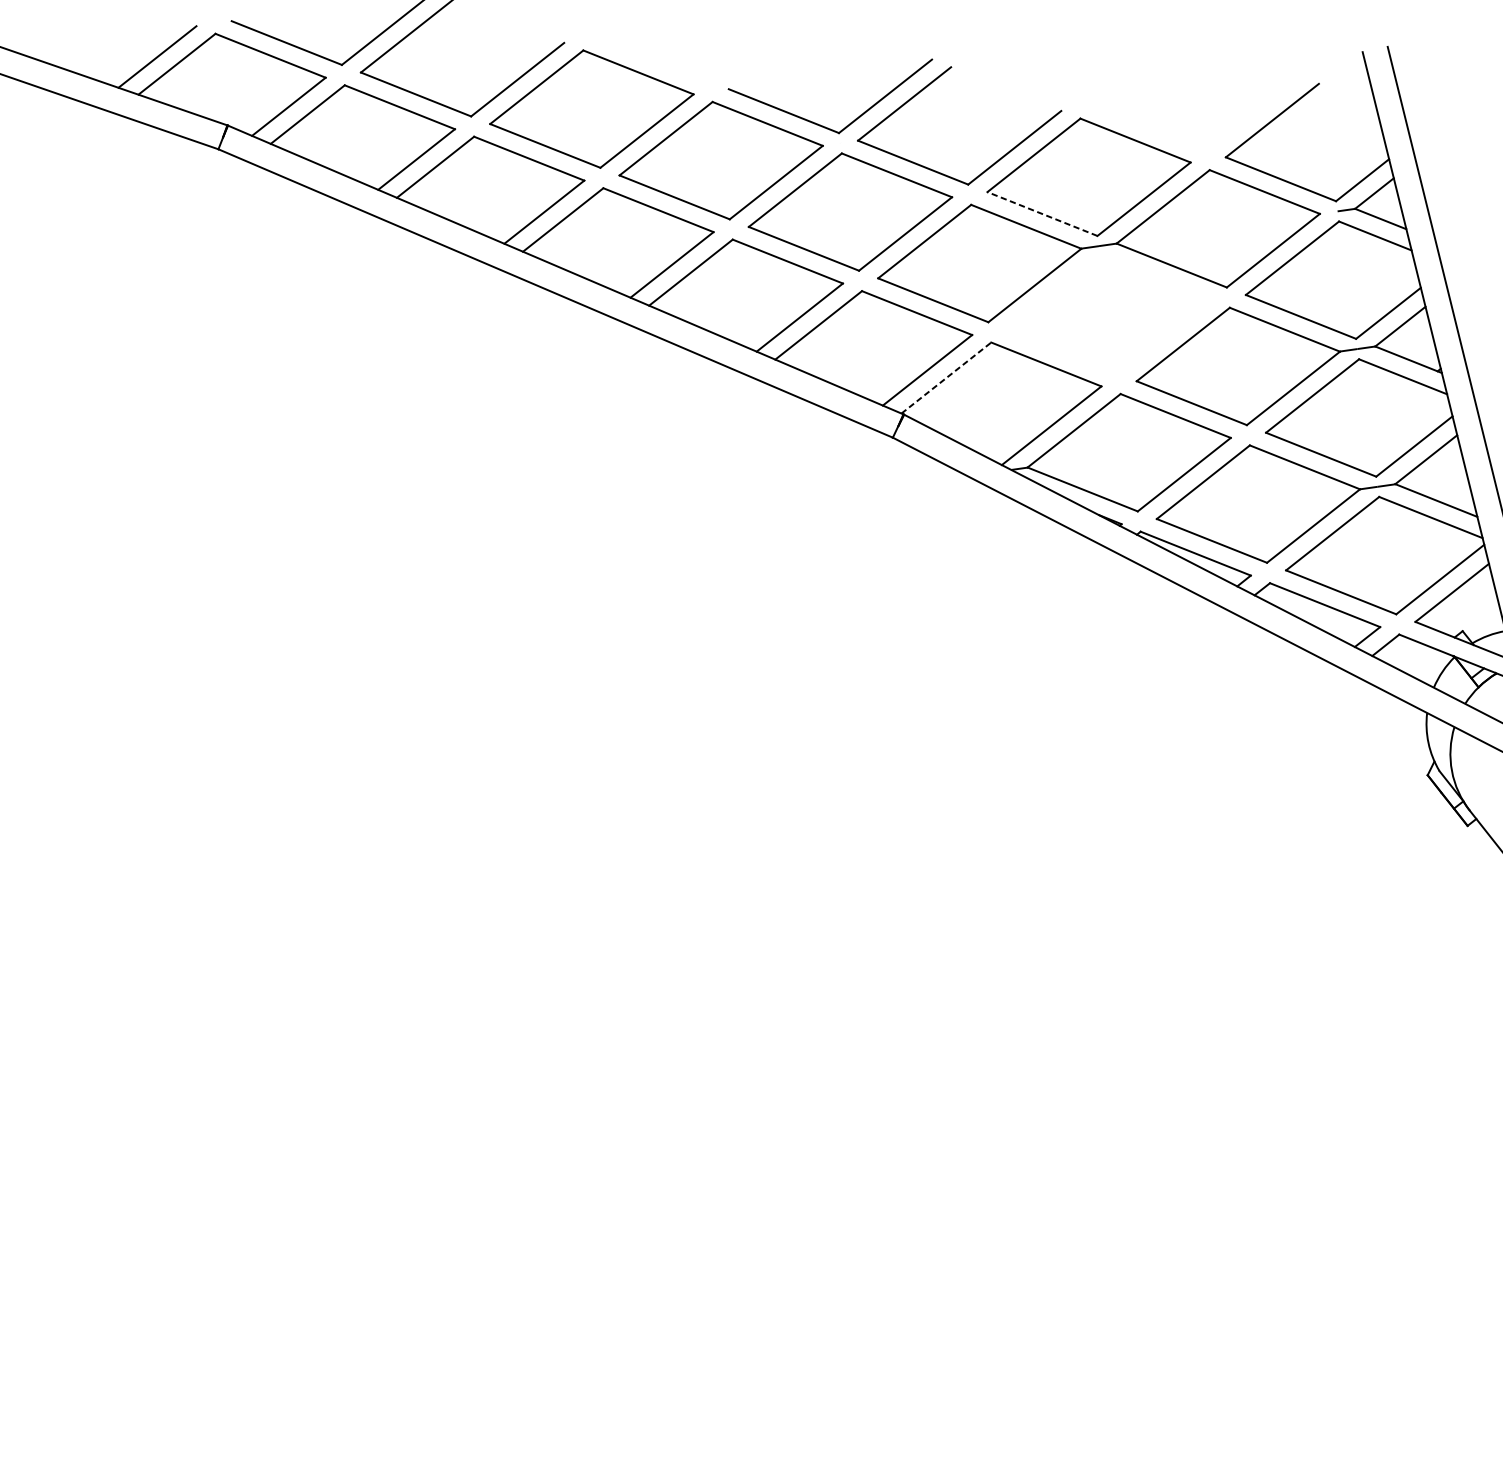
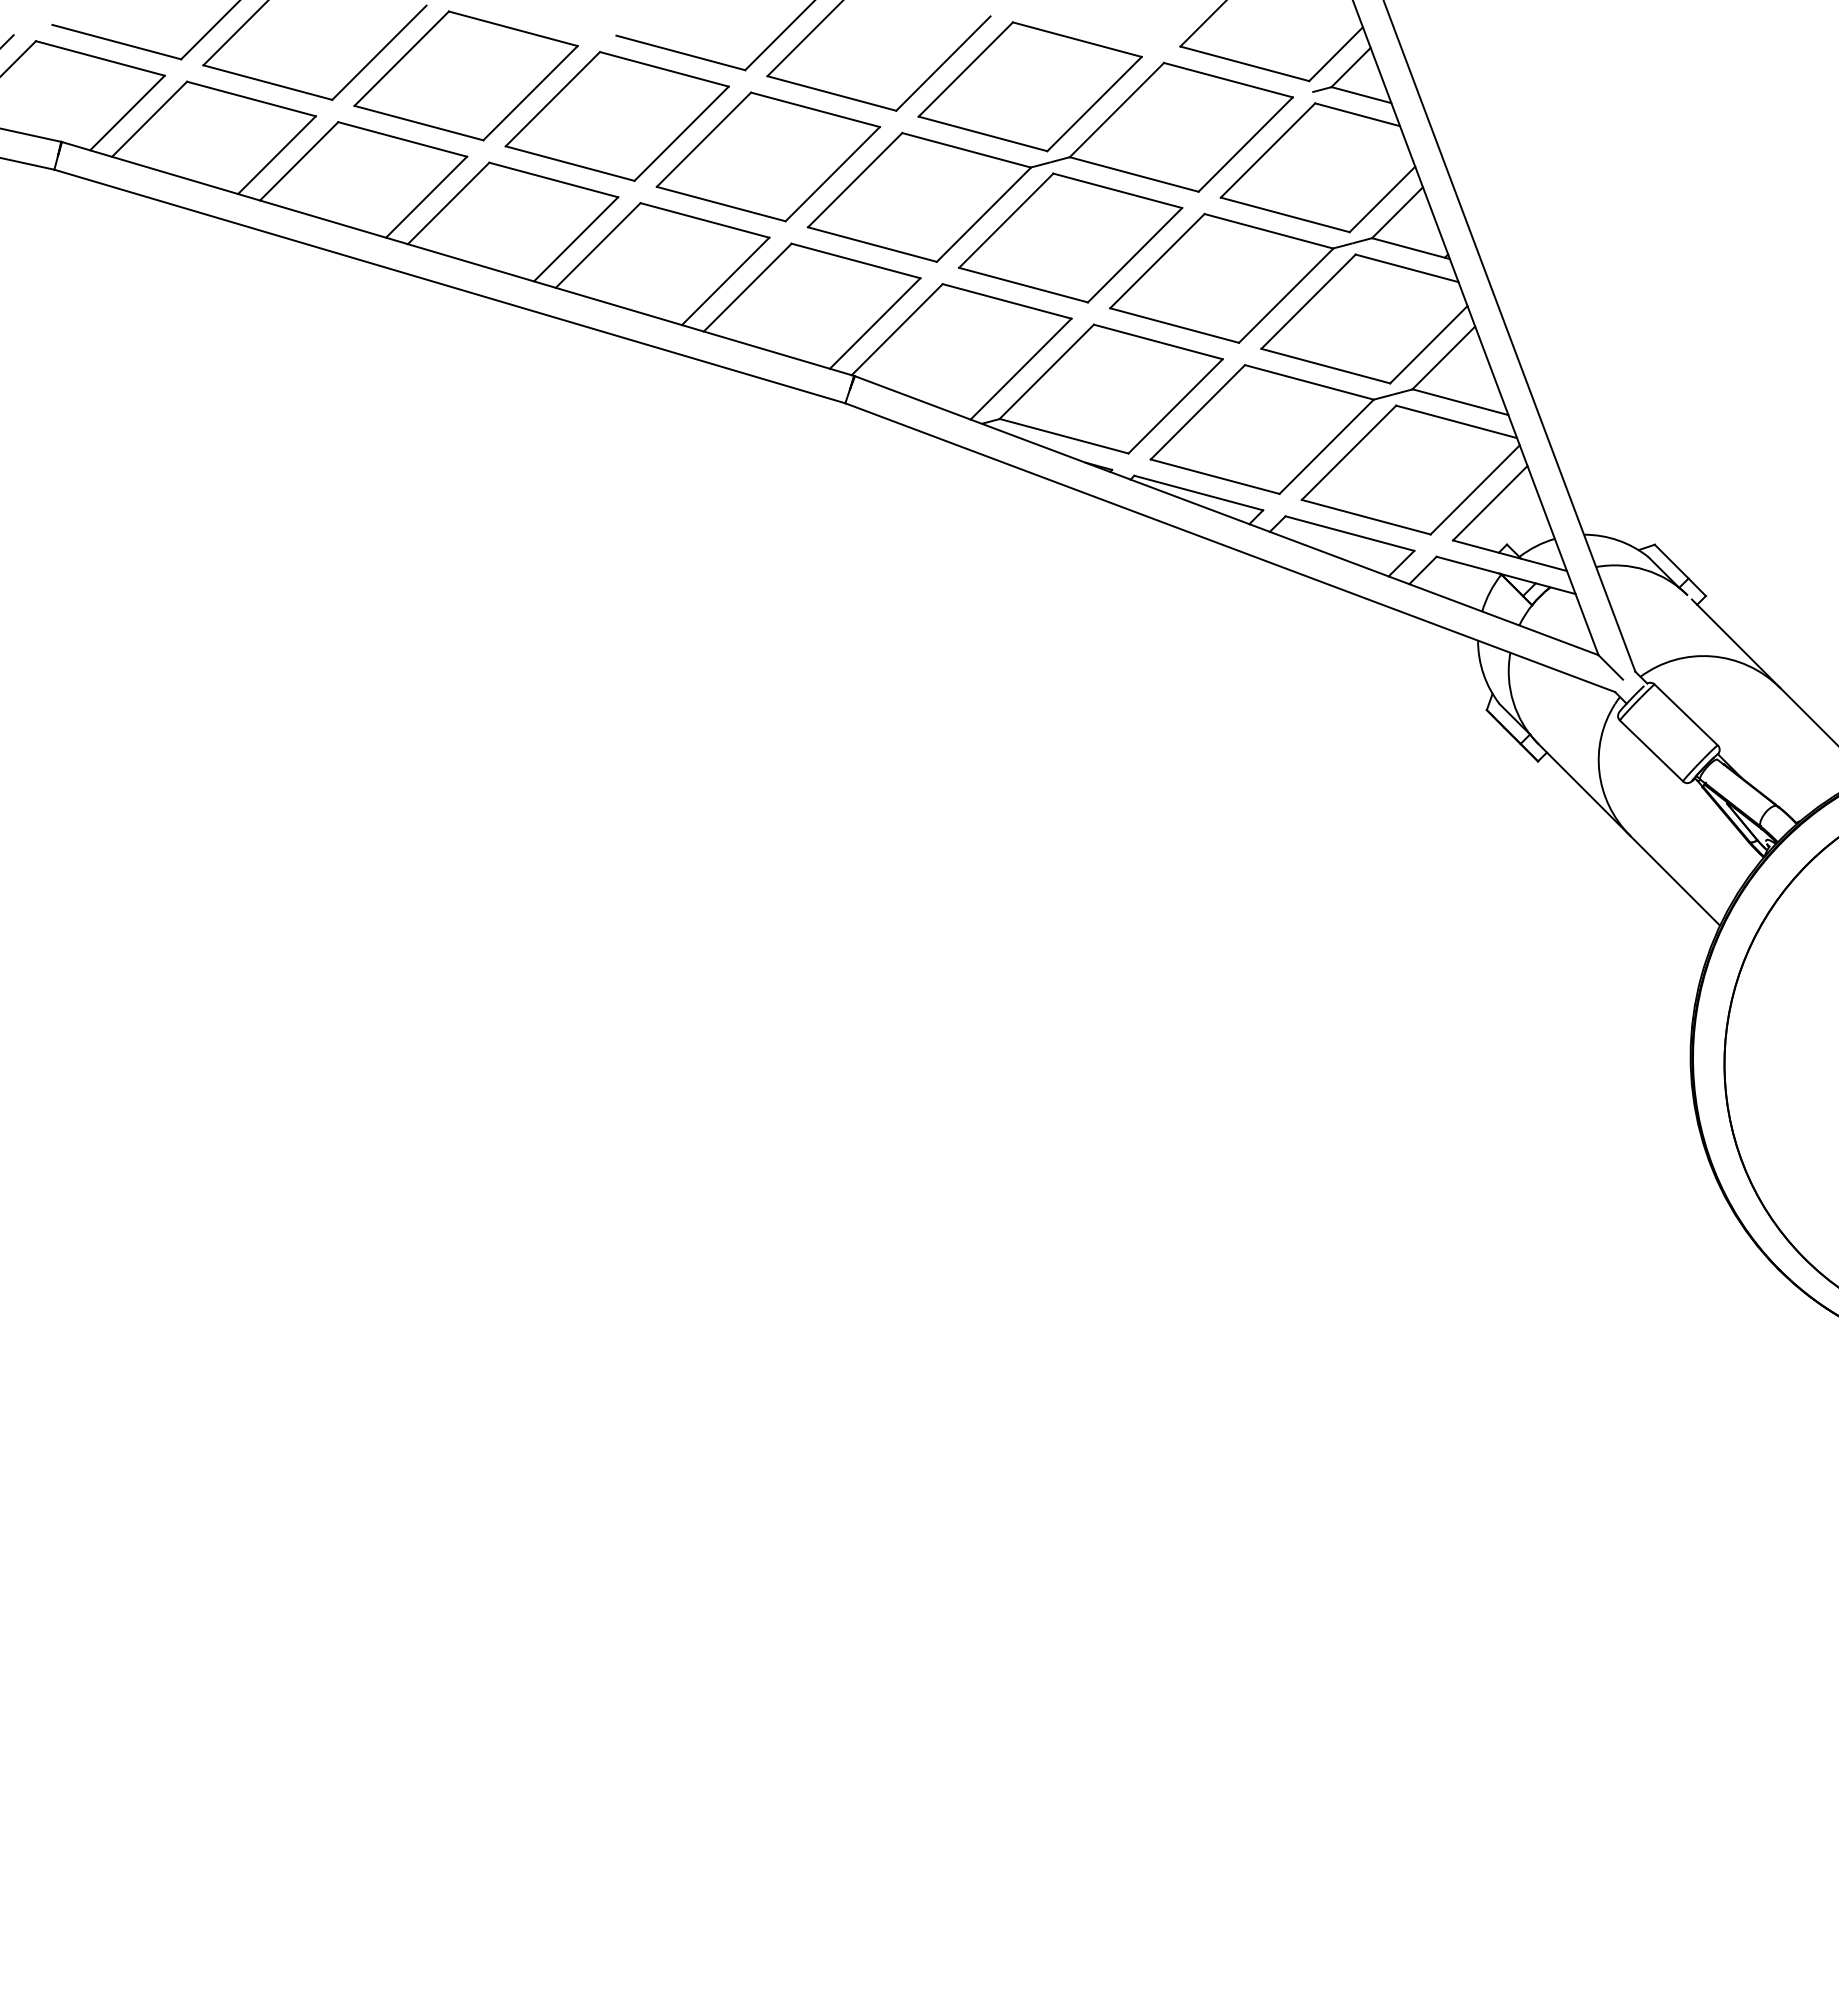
line: (1042, 213) -> (983, 133), dashed -> solid
part: (1108, 314) -> (1070, 237), added
line: (946, 377) -> (897, 329), dashed -> solid

